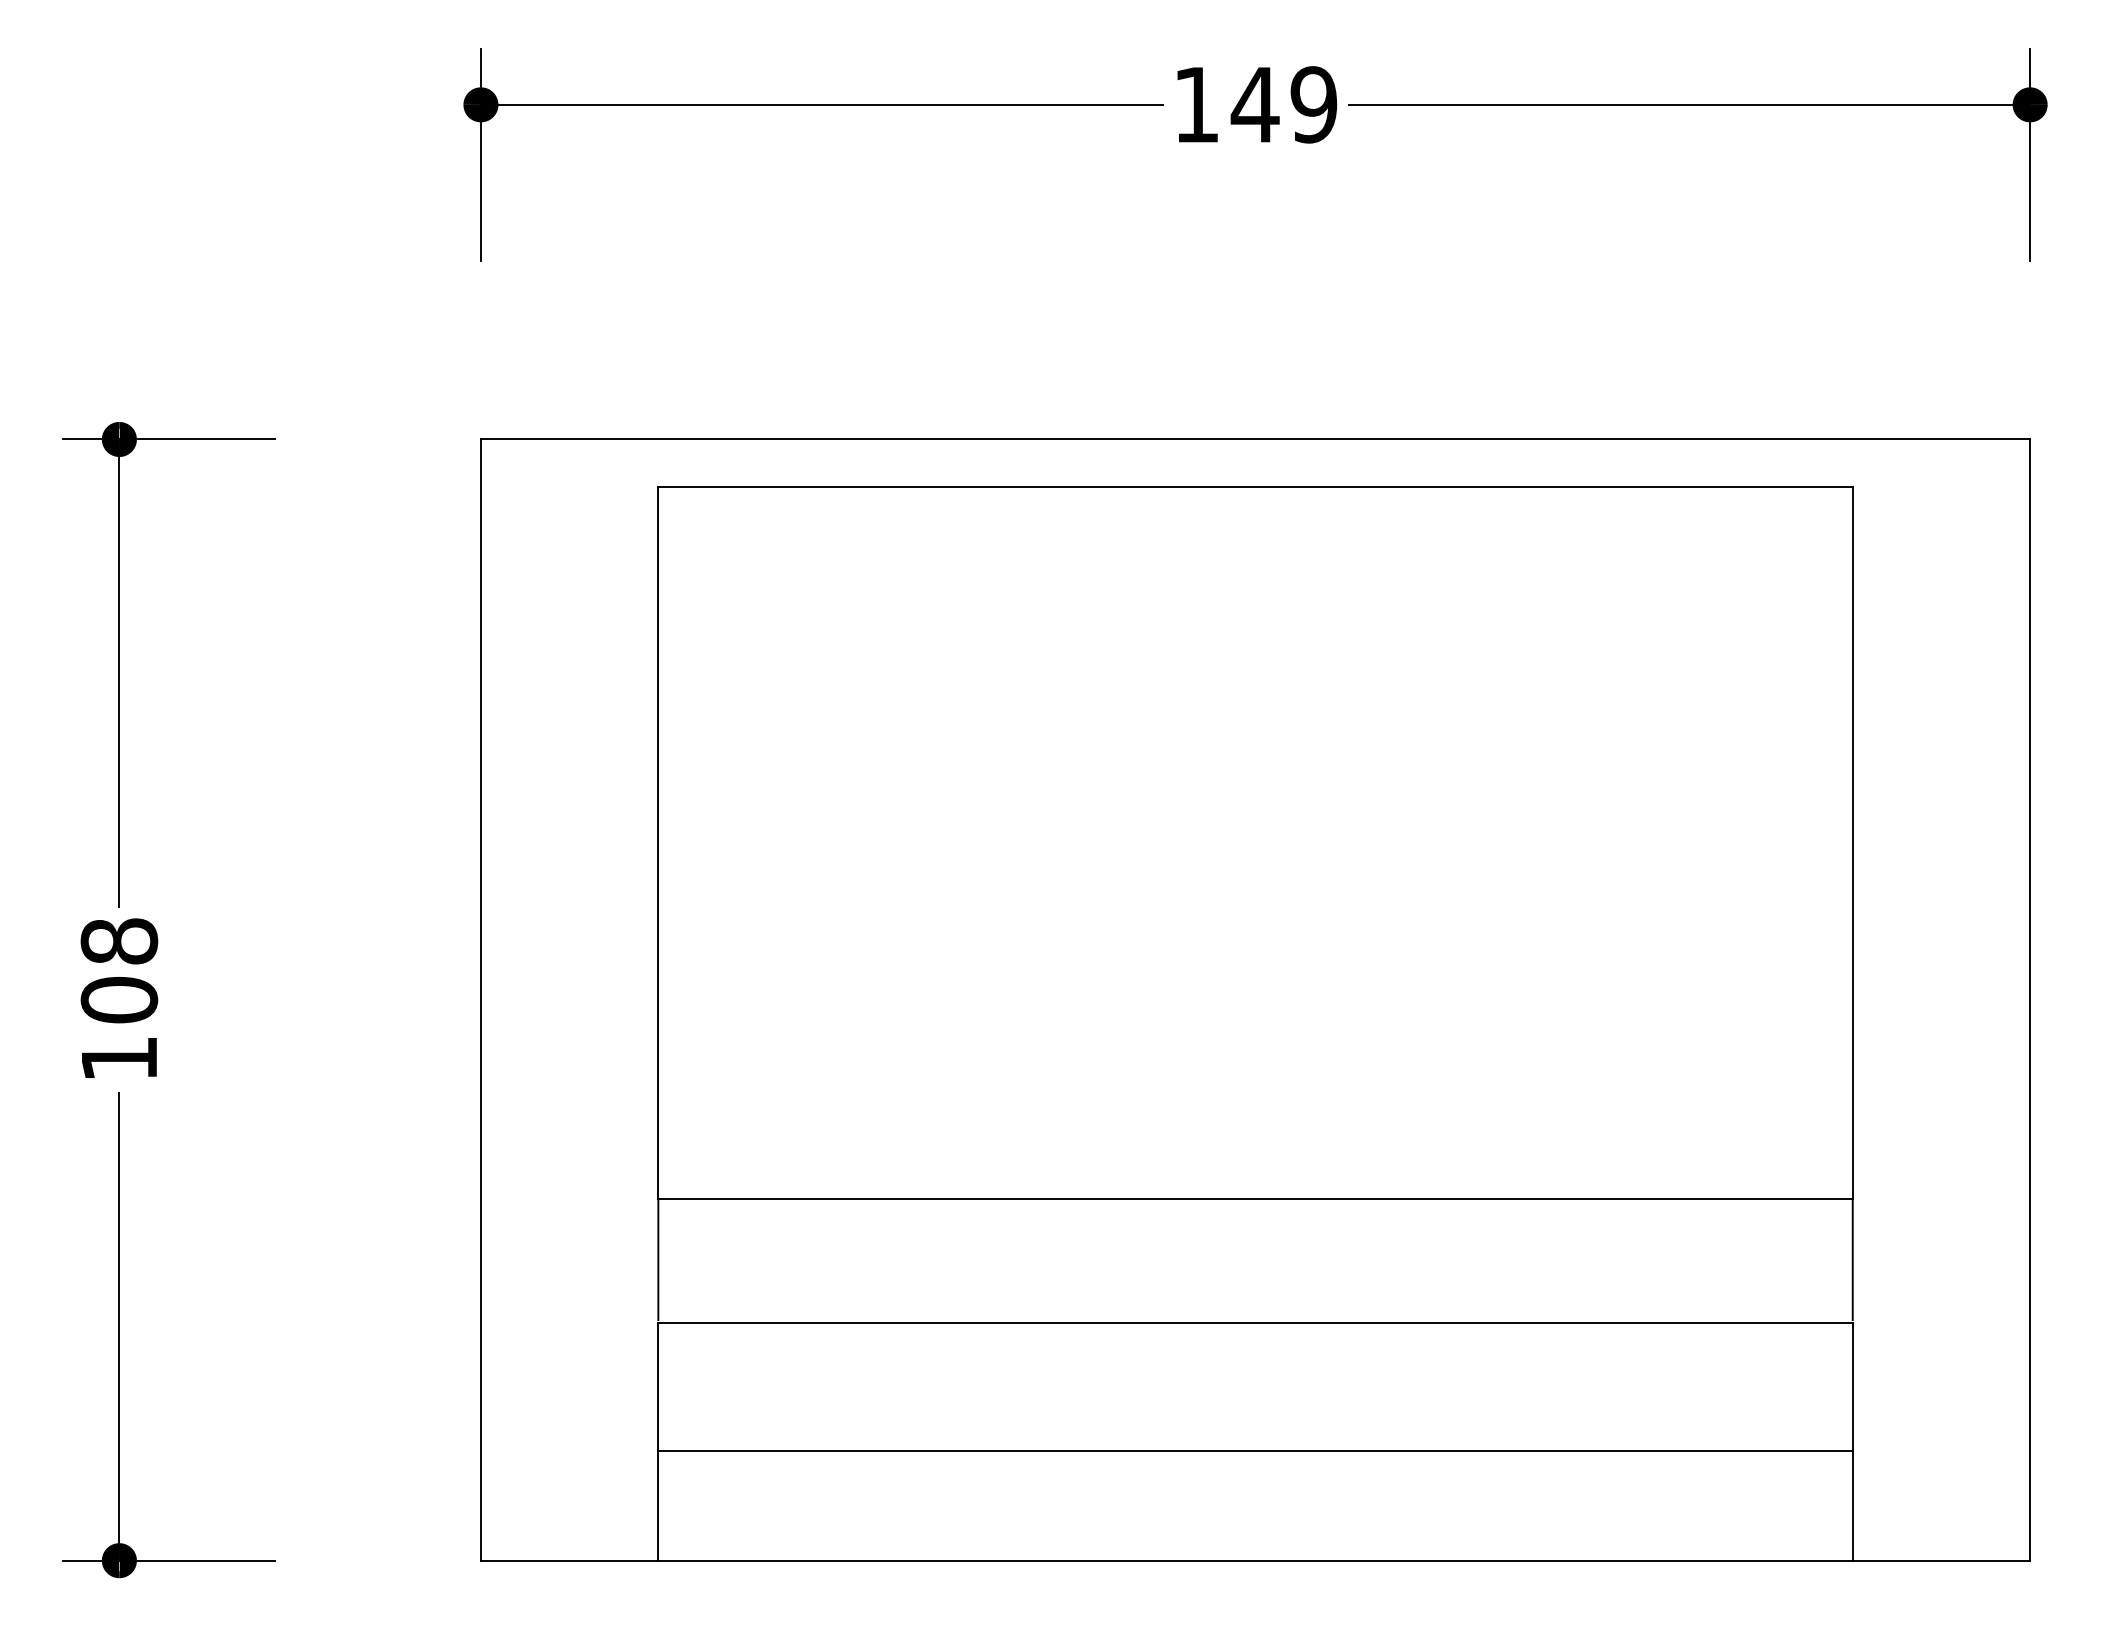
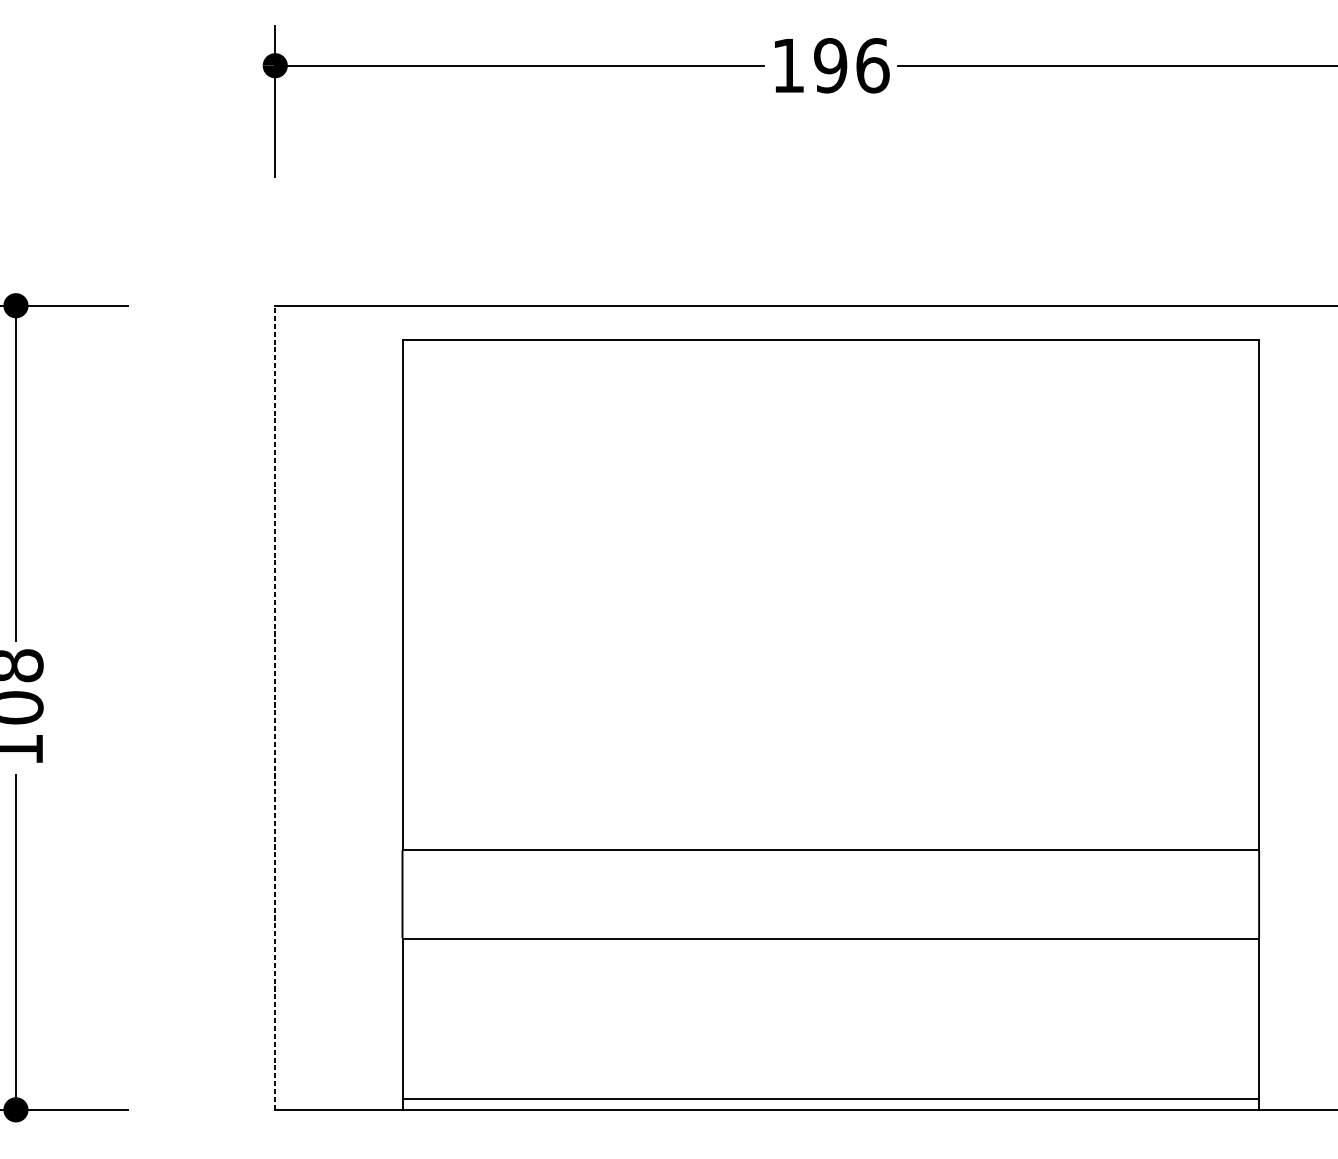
text: (1283, 104) -> (850, 65), 149 -> 196
line: (480, 1000) -> (274, 708), solid -> dashed
line: (1255, 1450) -> (830, 1098), moved

